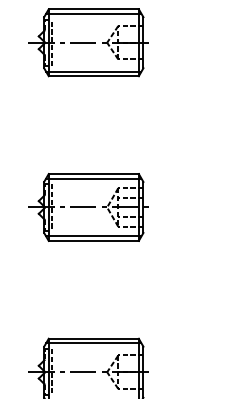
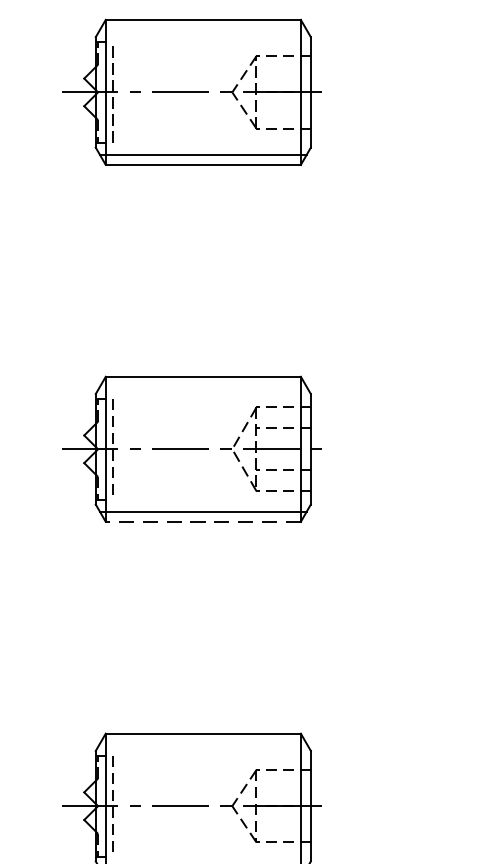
line: (93, 13) -> (202, 29), removed
line: (93, 178) -> (202, 386), removed
line: (93, 240) -> (202, 520), solid -> dashed
line: (93, 343) -> (202, 743), removed

